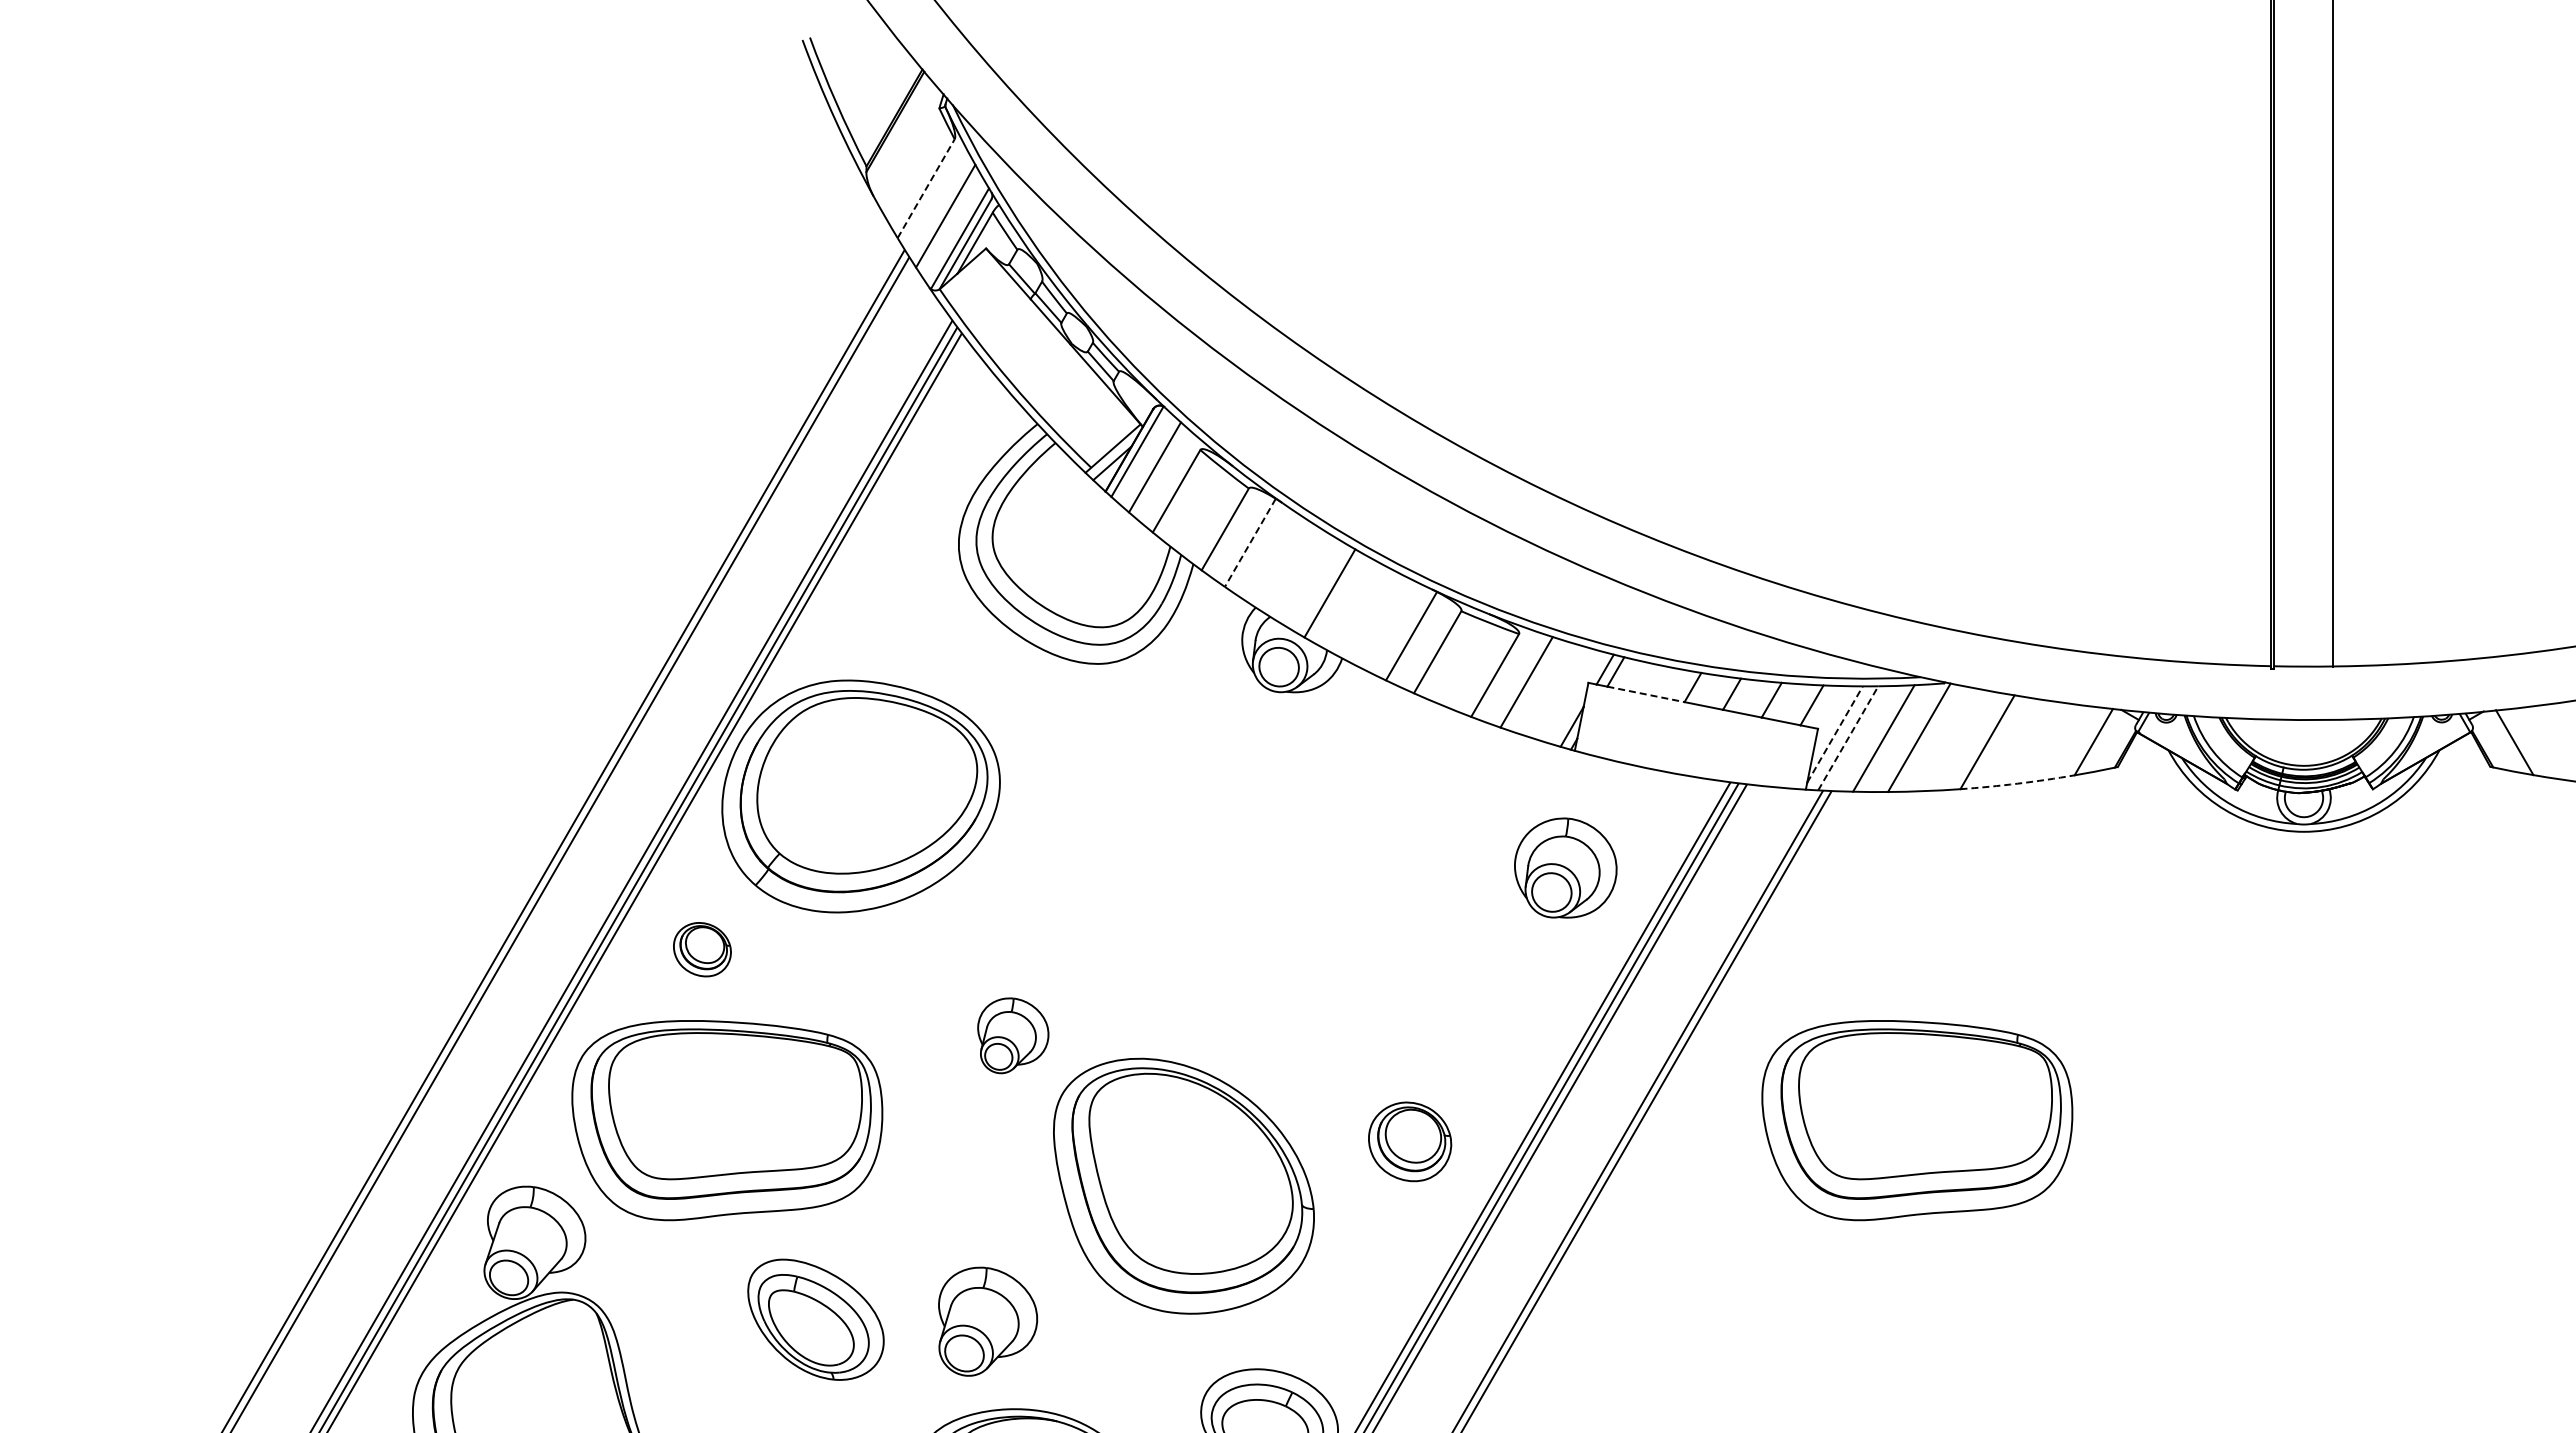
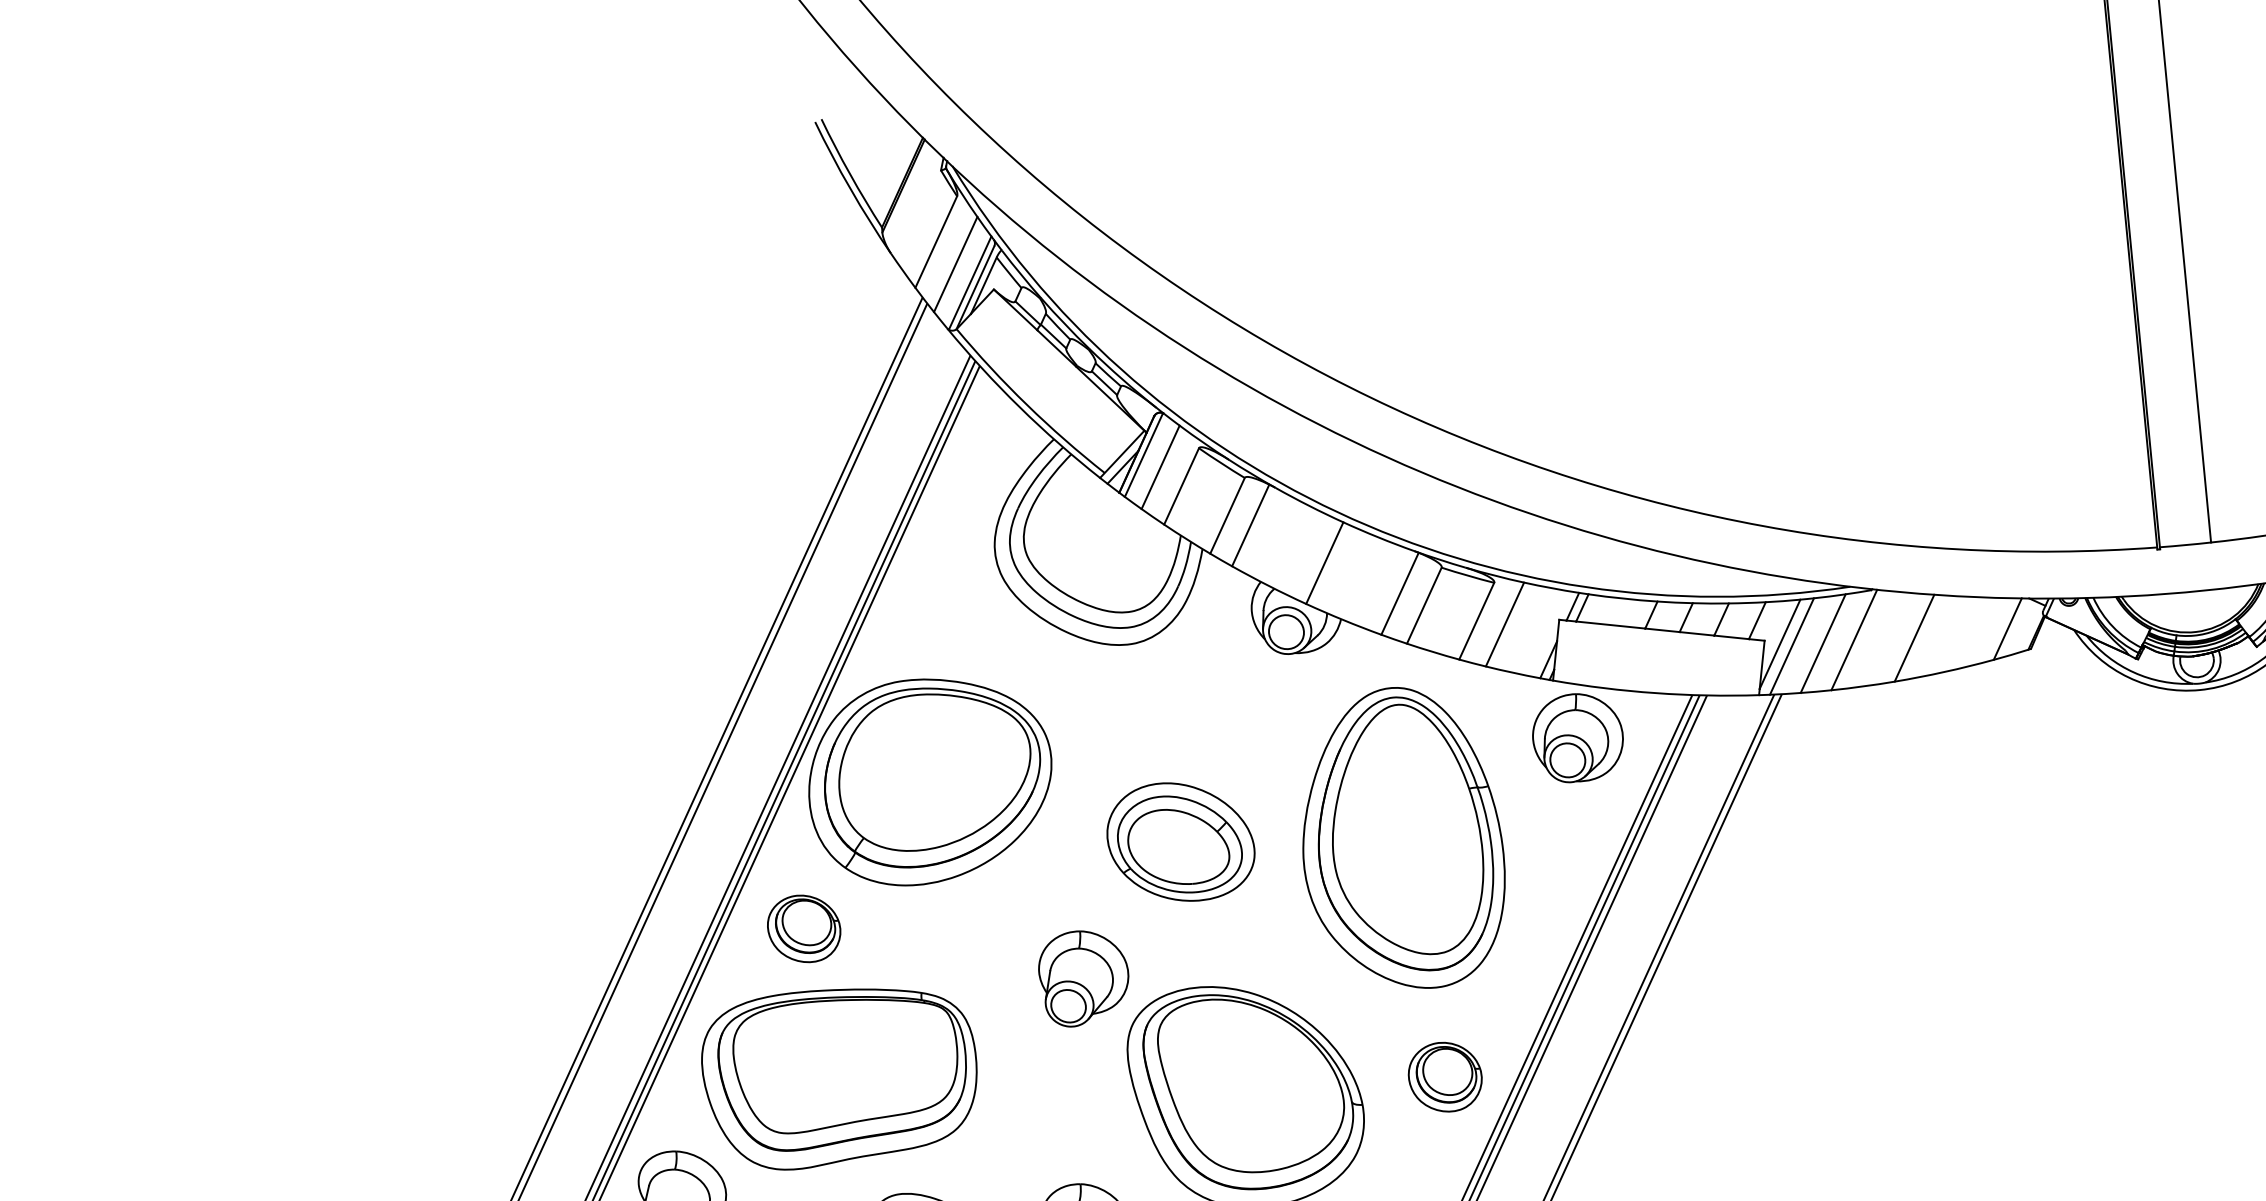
line: (926, 188) -> (936, 241), dashed -> solid
line: (1250, 542) -> (1250, 525), dashed -> solid
line: (1646, 694) -> (1611, 625), dashed -> solid
line: (1835, 734) -> (1780, 644), dashed -> solid
line: (1848, 737) -> (1792, 645), dashed -> solid
arc: (2017, 783) -> (1944, 671), dashed -> solid
part: (1565, 867) -> (1577, 737), moved
part: (1136, 892) -> (1180, 841), added
part: (1386, 912) -> (1401, 838), added
part: (702, 949) -> (804, 928), size x1.43
part: (1013, 1035) -> (1084, 977), size x1.43
part: (1917, 1120) -> (1885, 976), removed
part: (1410, 1141) -> (1445, 1076), moved

